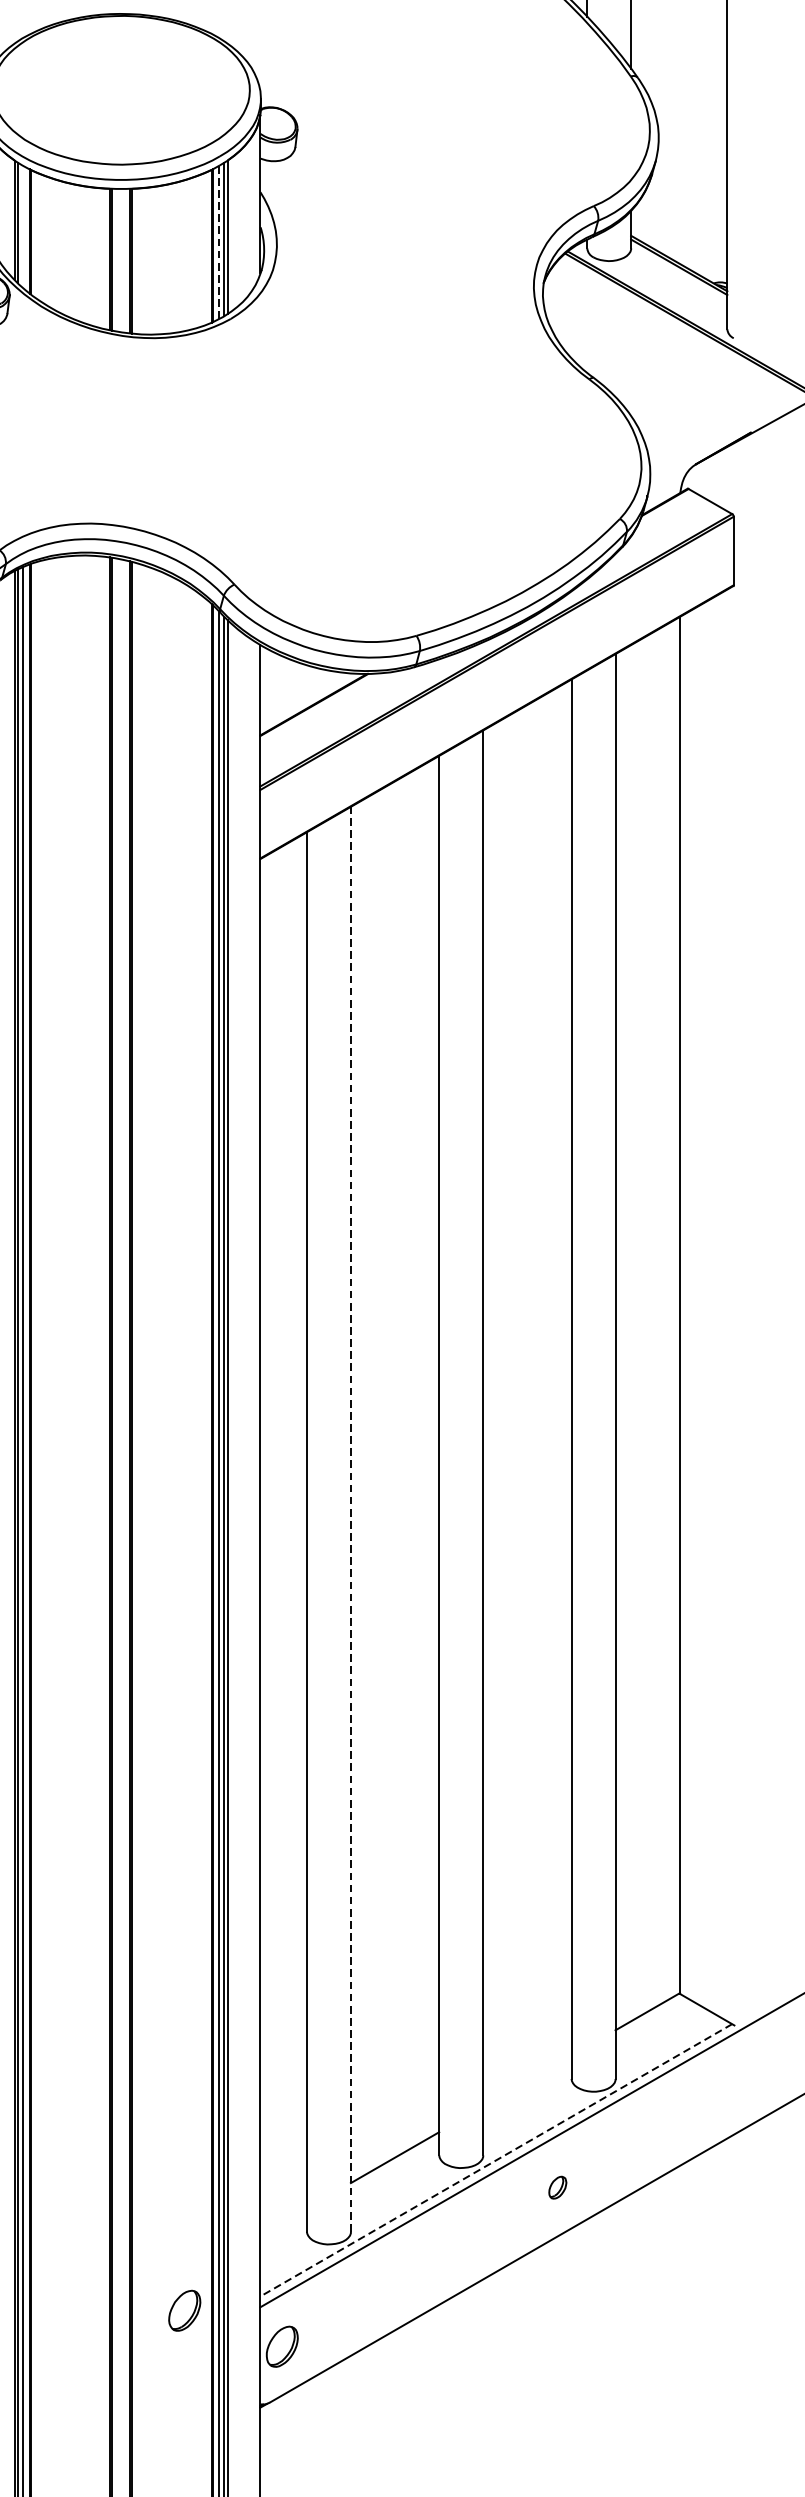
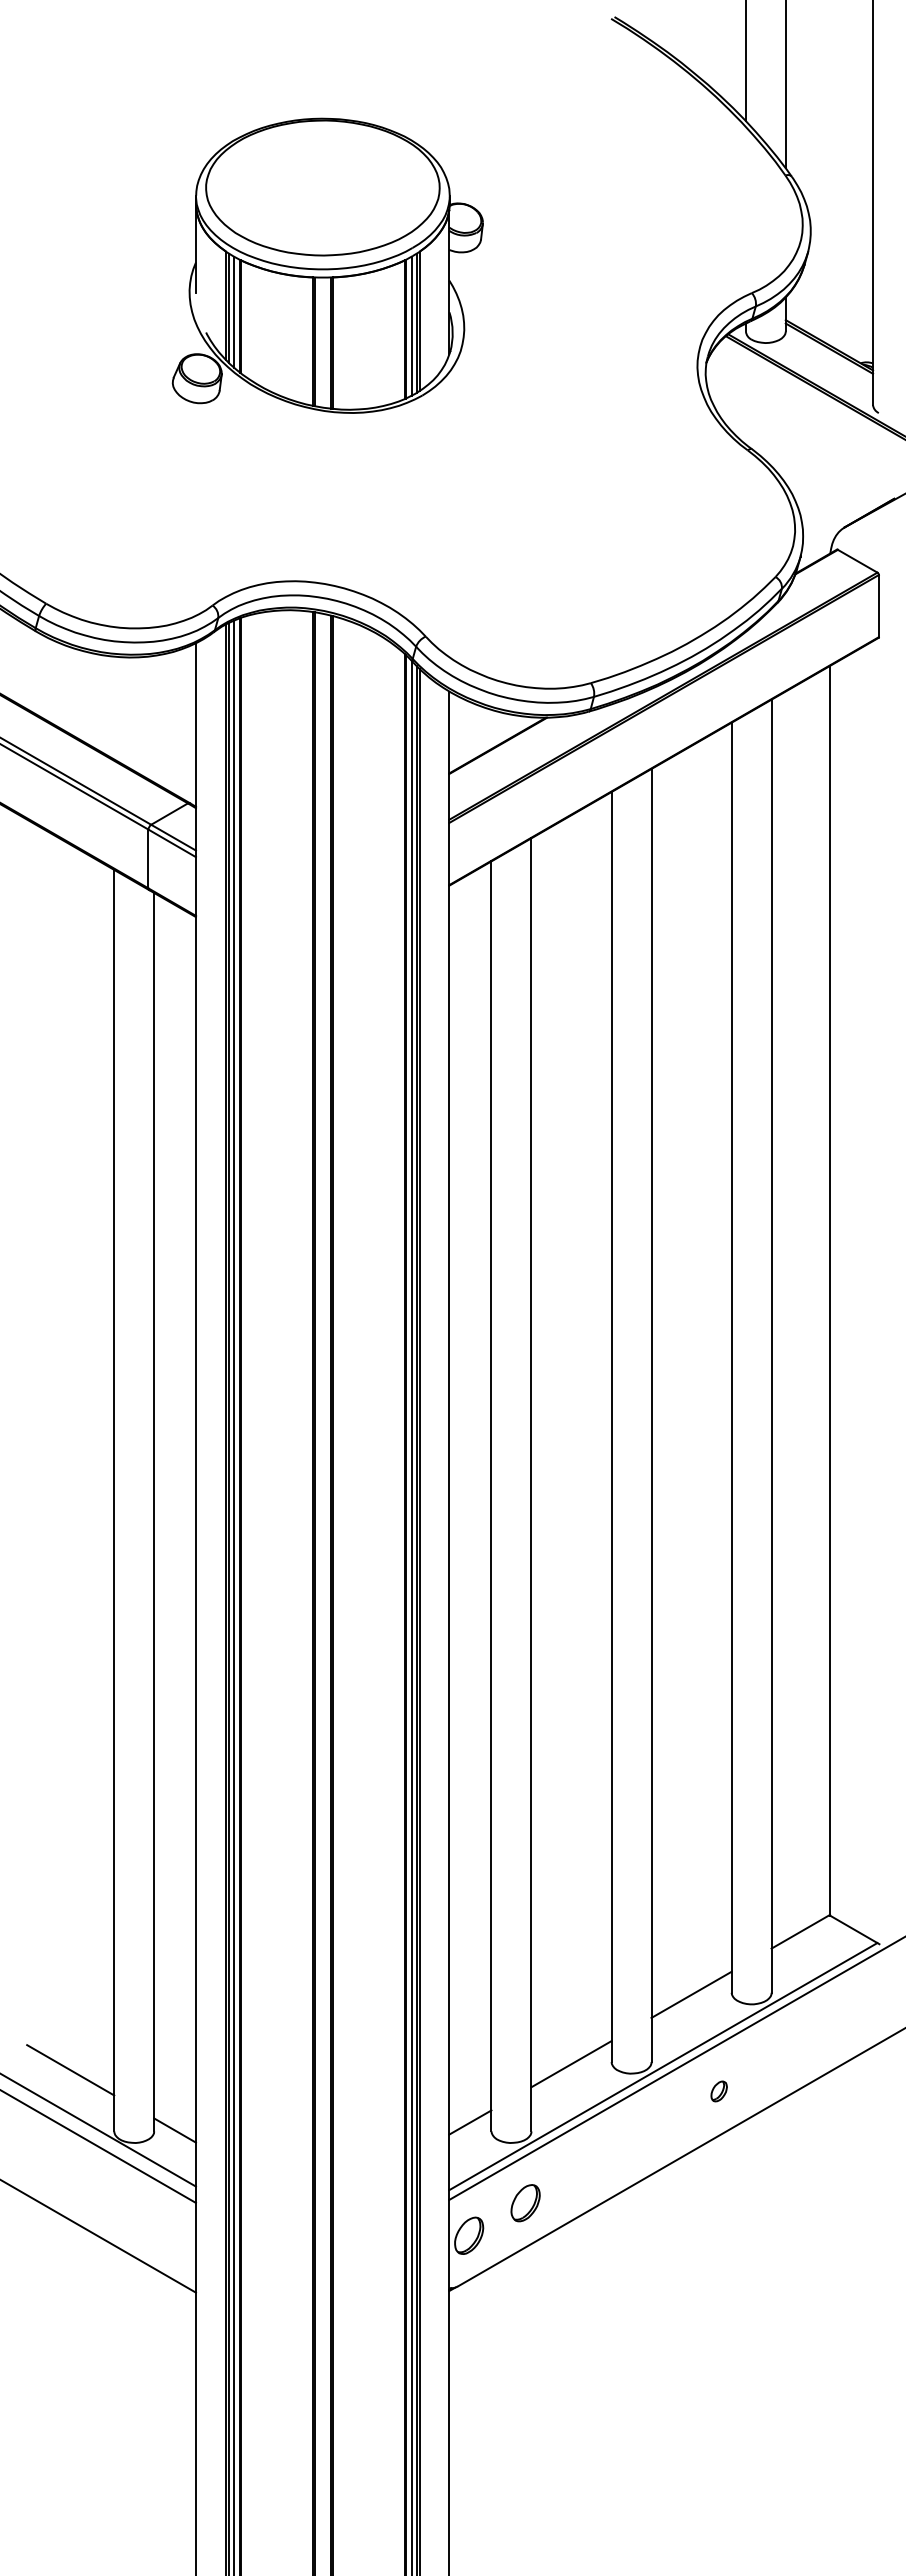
line: (23, 226) -> (234, 311), added
line: (218, 242) -> (411, 326), dashed -> solid
line: (351, 1518) -> (531, 1484), dashed -> solid
line: (527, 2080) -> (691, 1994), added
line: (495, 2160) -> (662, 2066), dashed -> solid
line: (283, 2221) -> (470, 2122), added
part: (184, 2311) -> (525, 2203), moved

